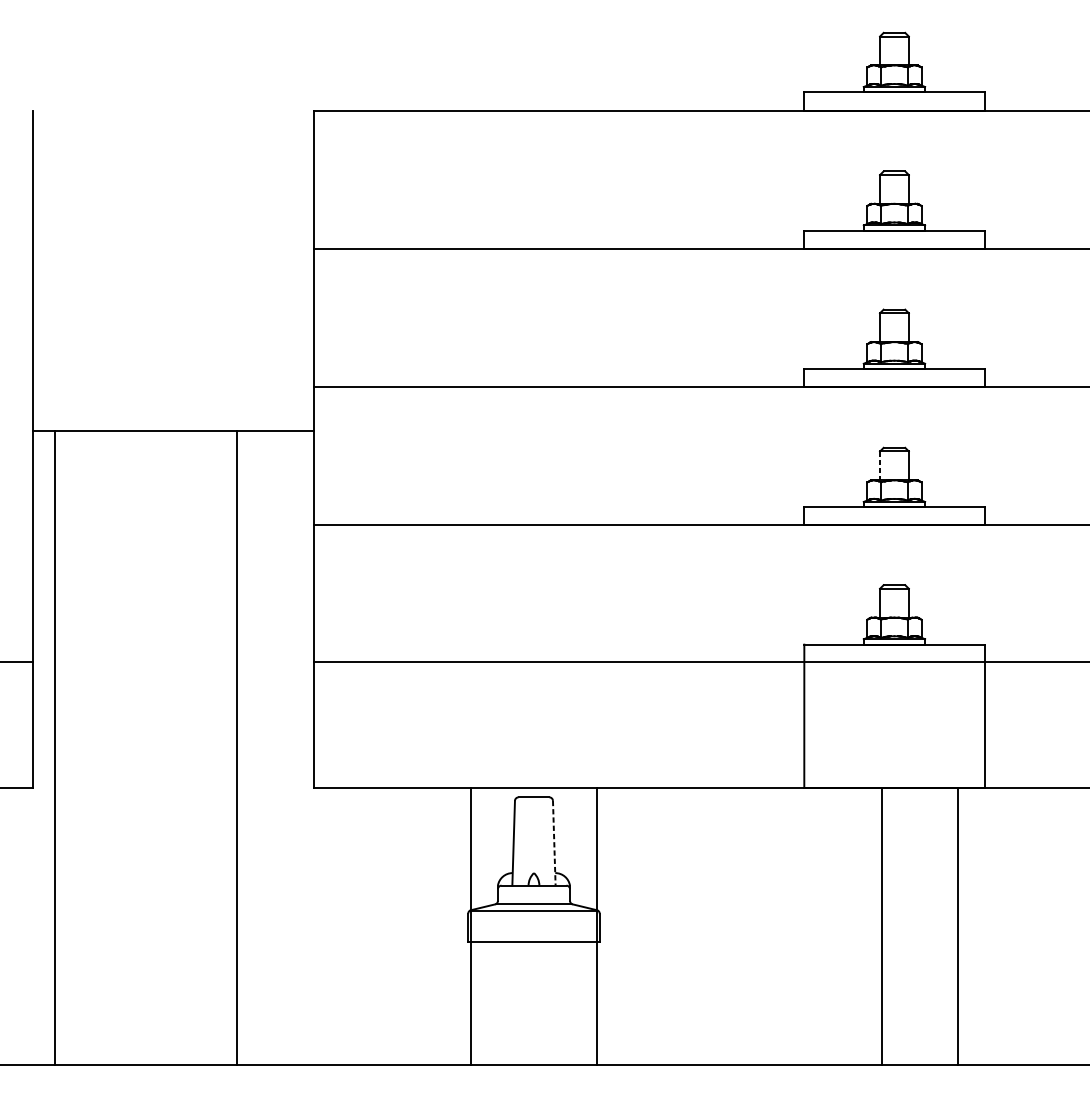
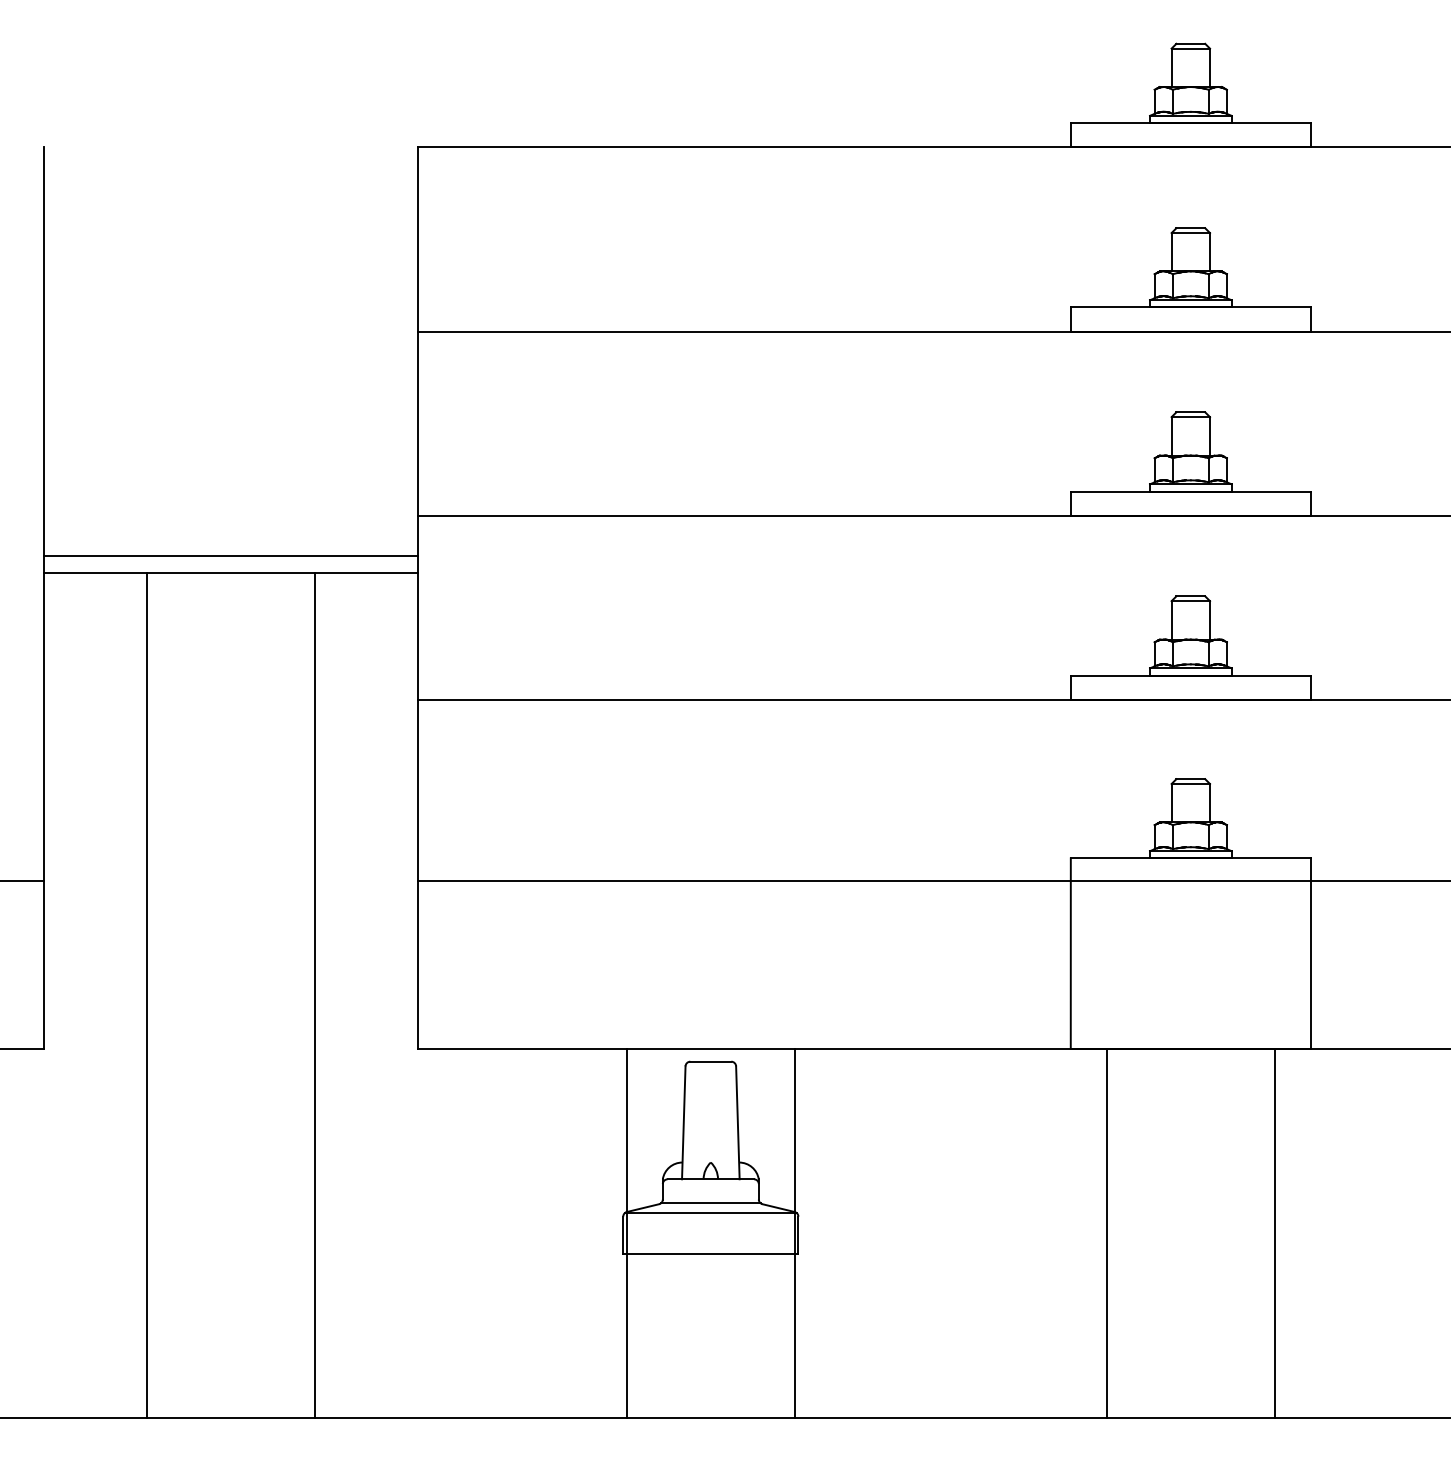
line: (173, 417) -> (230, 556), added
line: (879, 466) -> (1171, 620), dashed -> solid
line: (54, 747) -> (146, 995), moved
line: (554, 843) -> (737, 1123), dashed -> solid
line: (881, 926) -> (1106, 1233), moved

